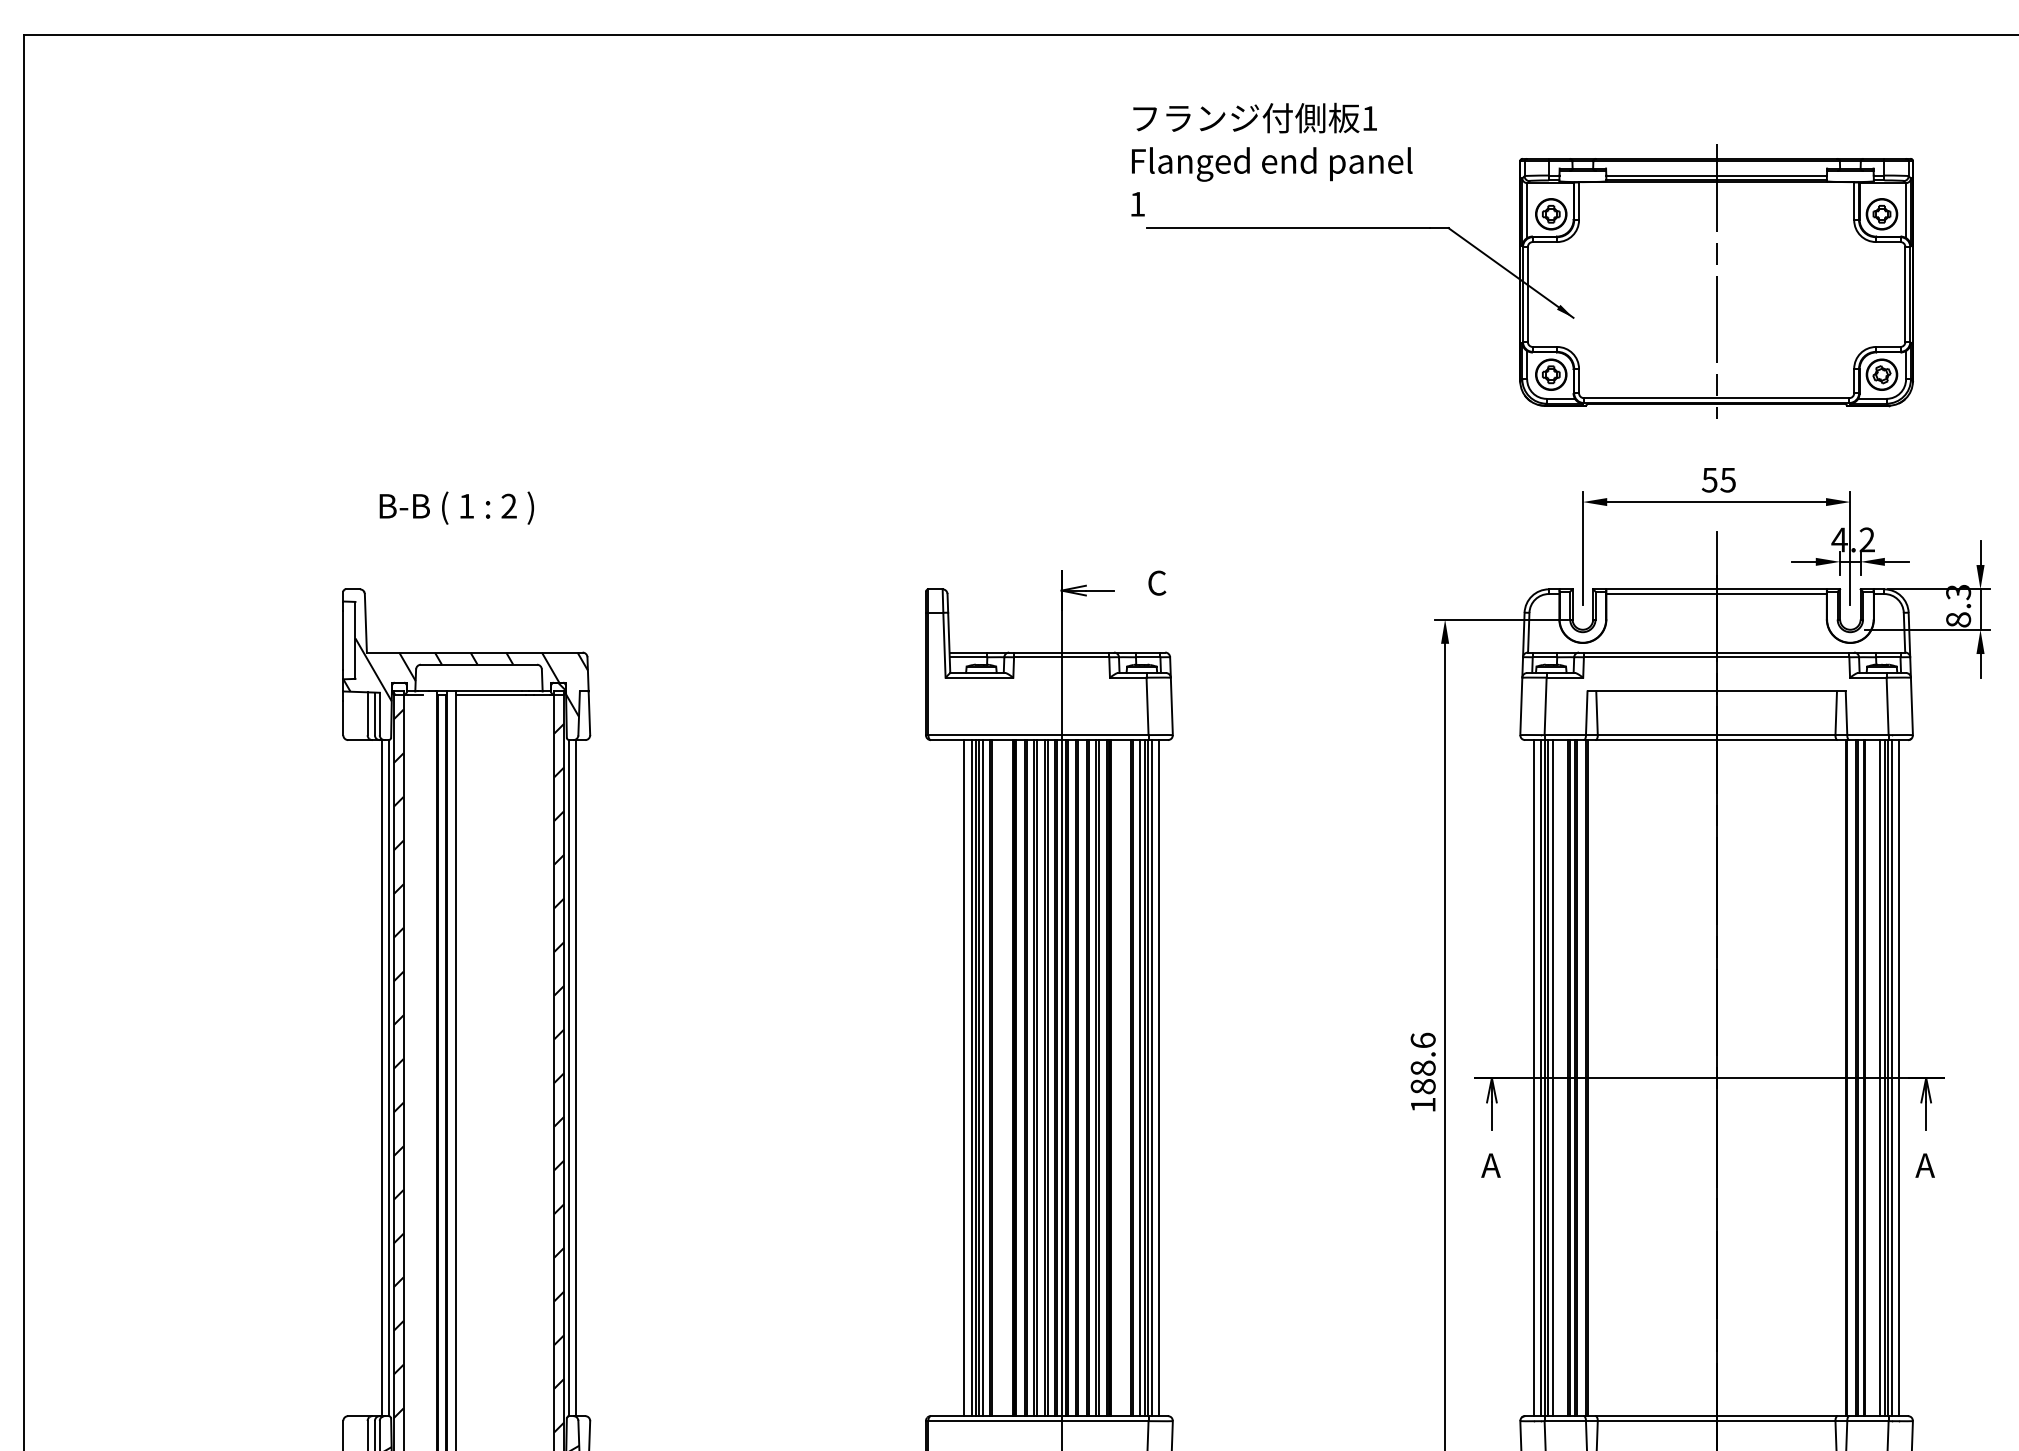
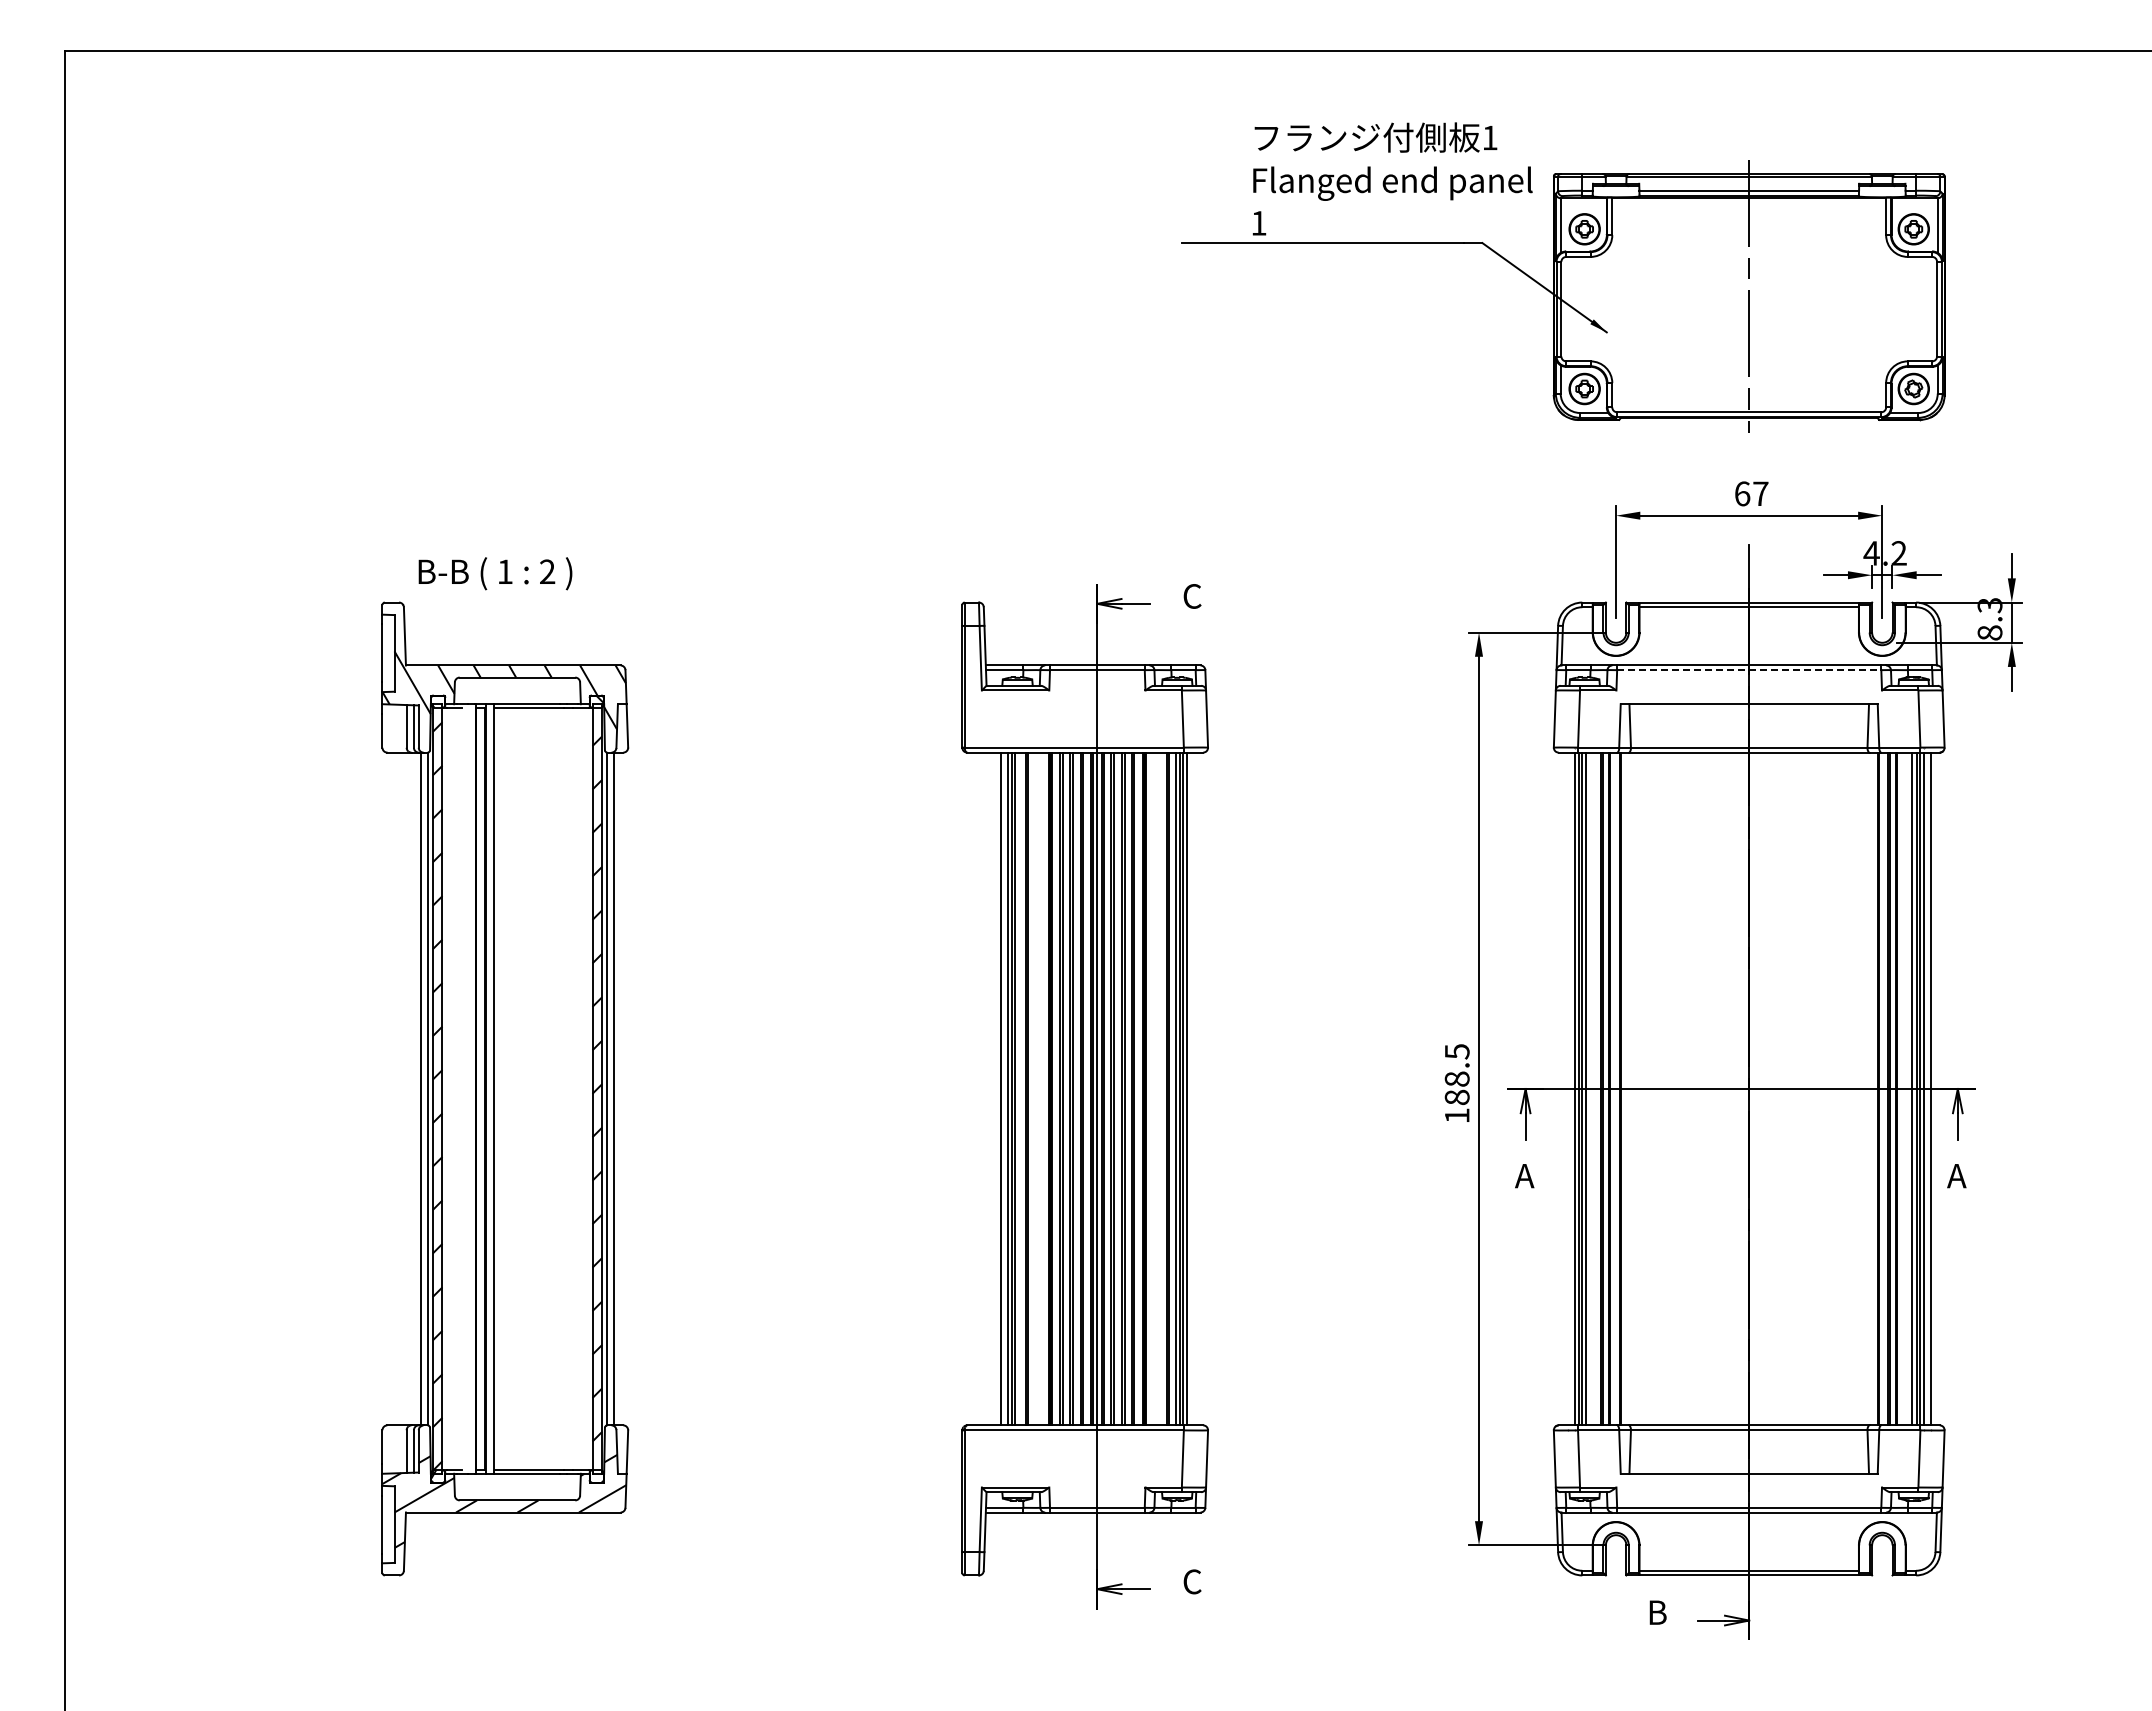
text: (1271, 159) -> (1392, 178), moved
text: (1718, 479) -> (1751, 493), 55 -> 67
text: (456, 507) -> (495, 573), moved
line: (1716, 657) -> (1749, 670), solid -> dashed
text: (1422, 1040) -> (1456, 1051), 188.6 -> 188.5
line: (983, 1077) -> (1019, 1088), removed
line: (1159, 1077) -> (1194, 1088), removed
line: (1534, 1077) -> (1567, 1088), removed

